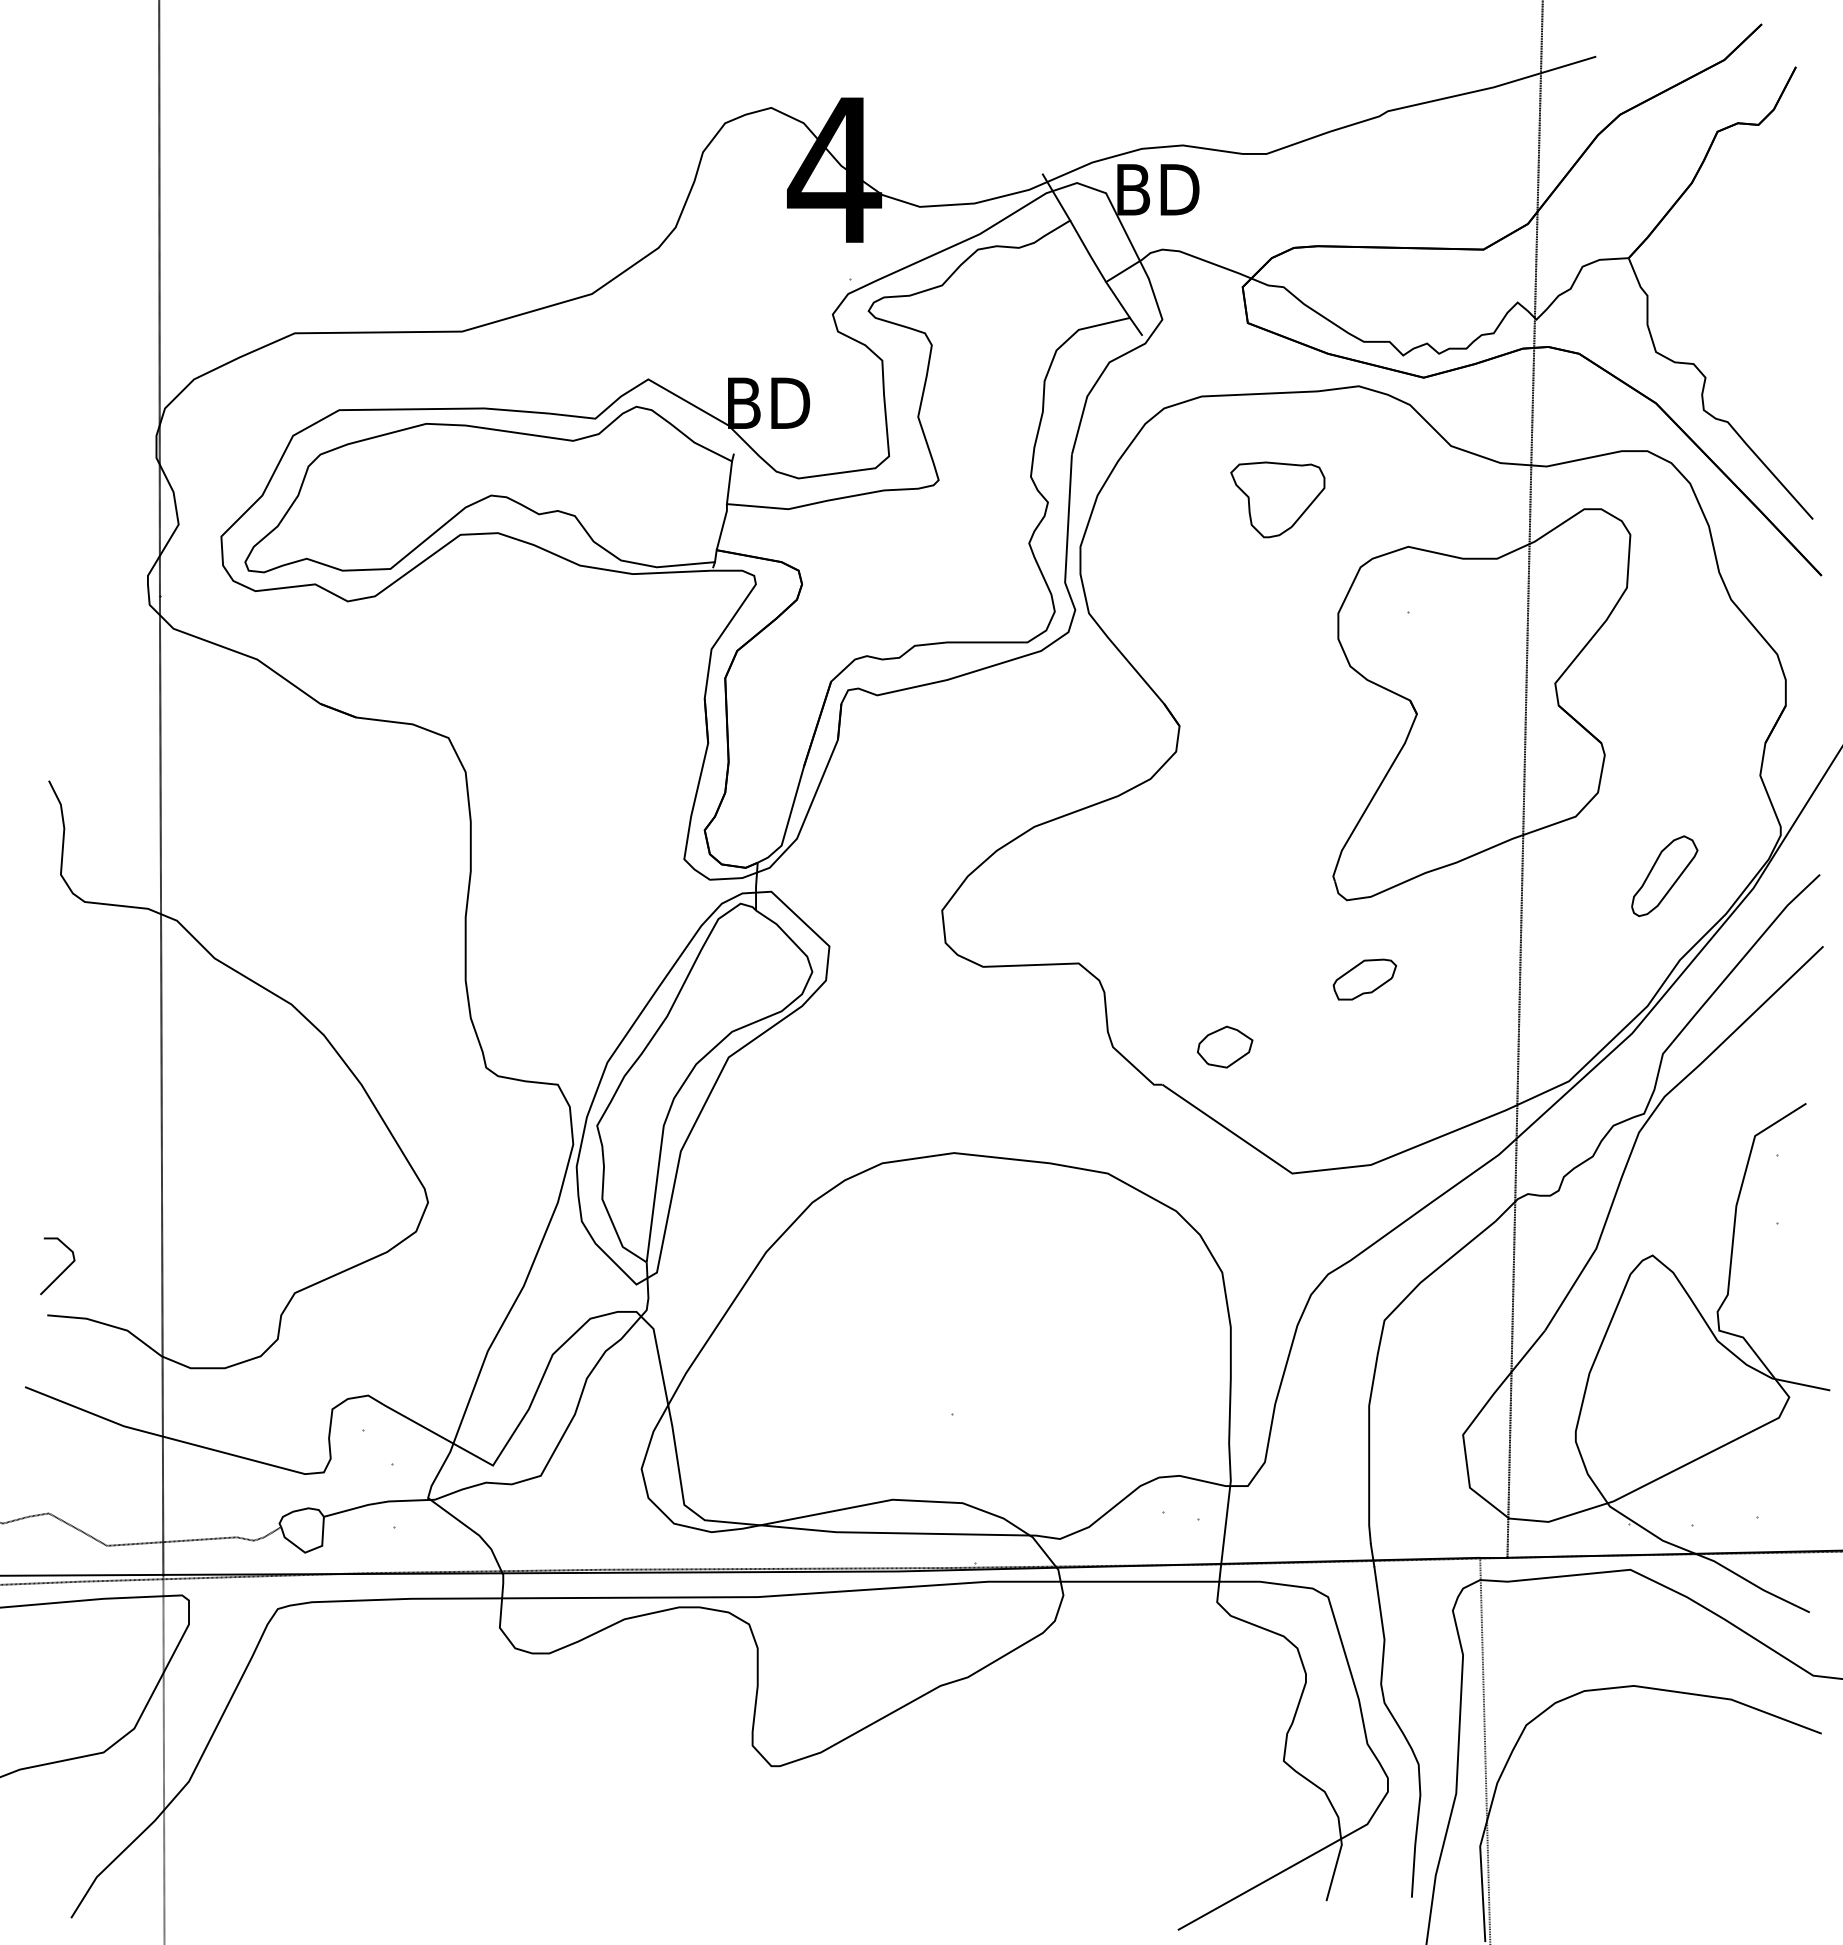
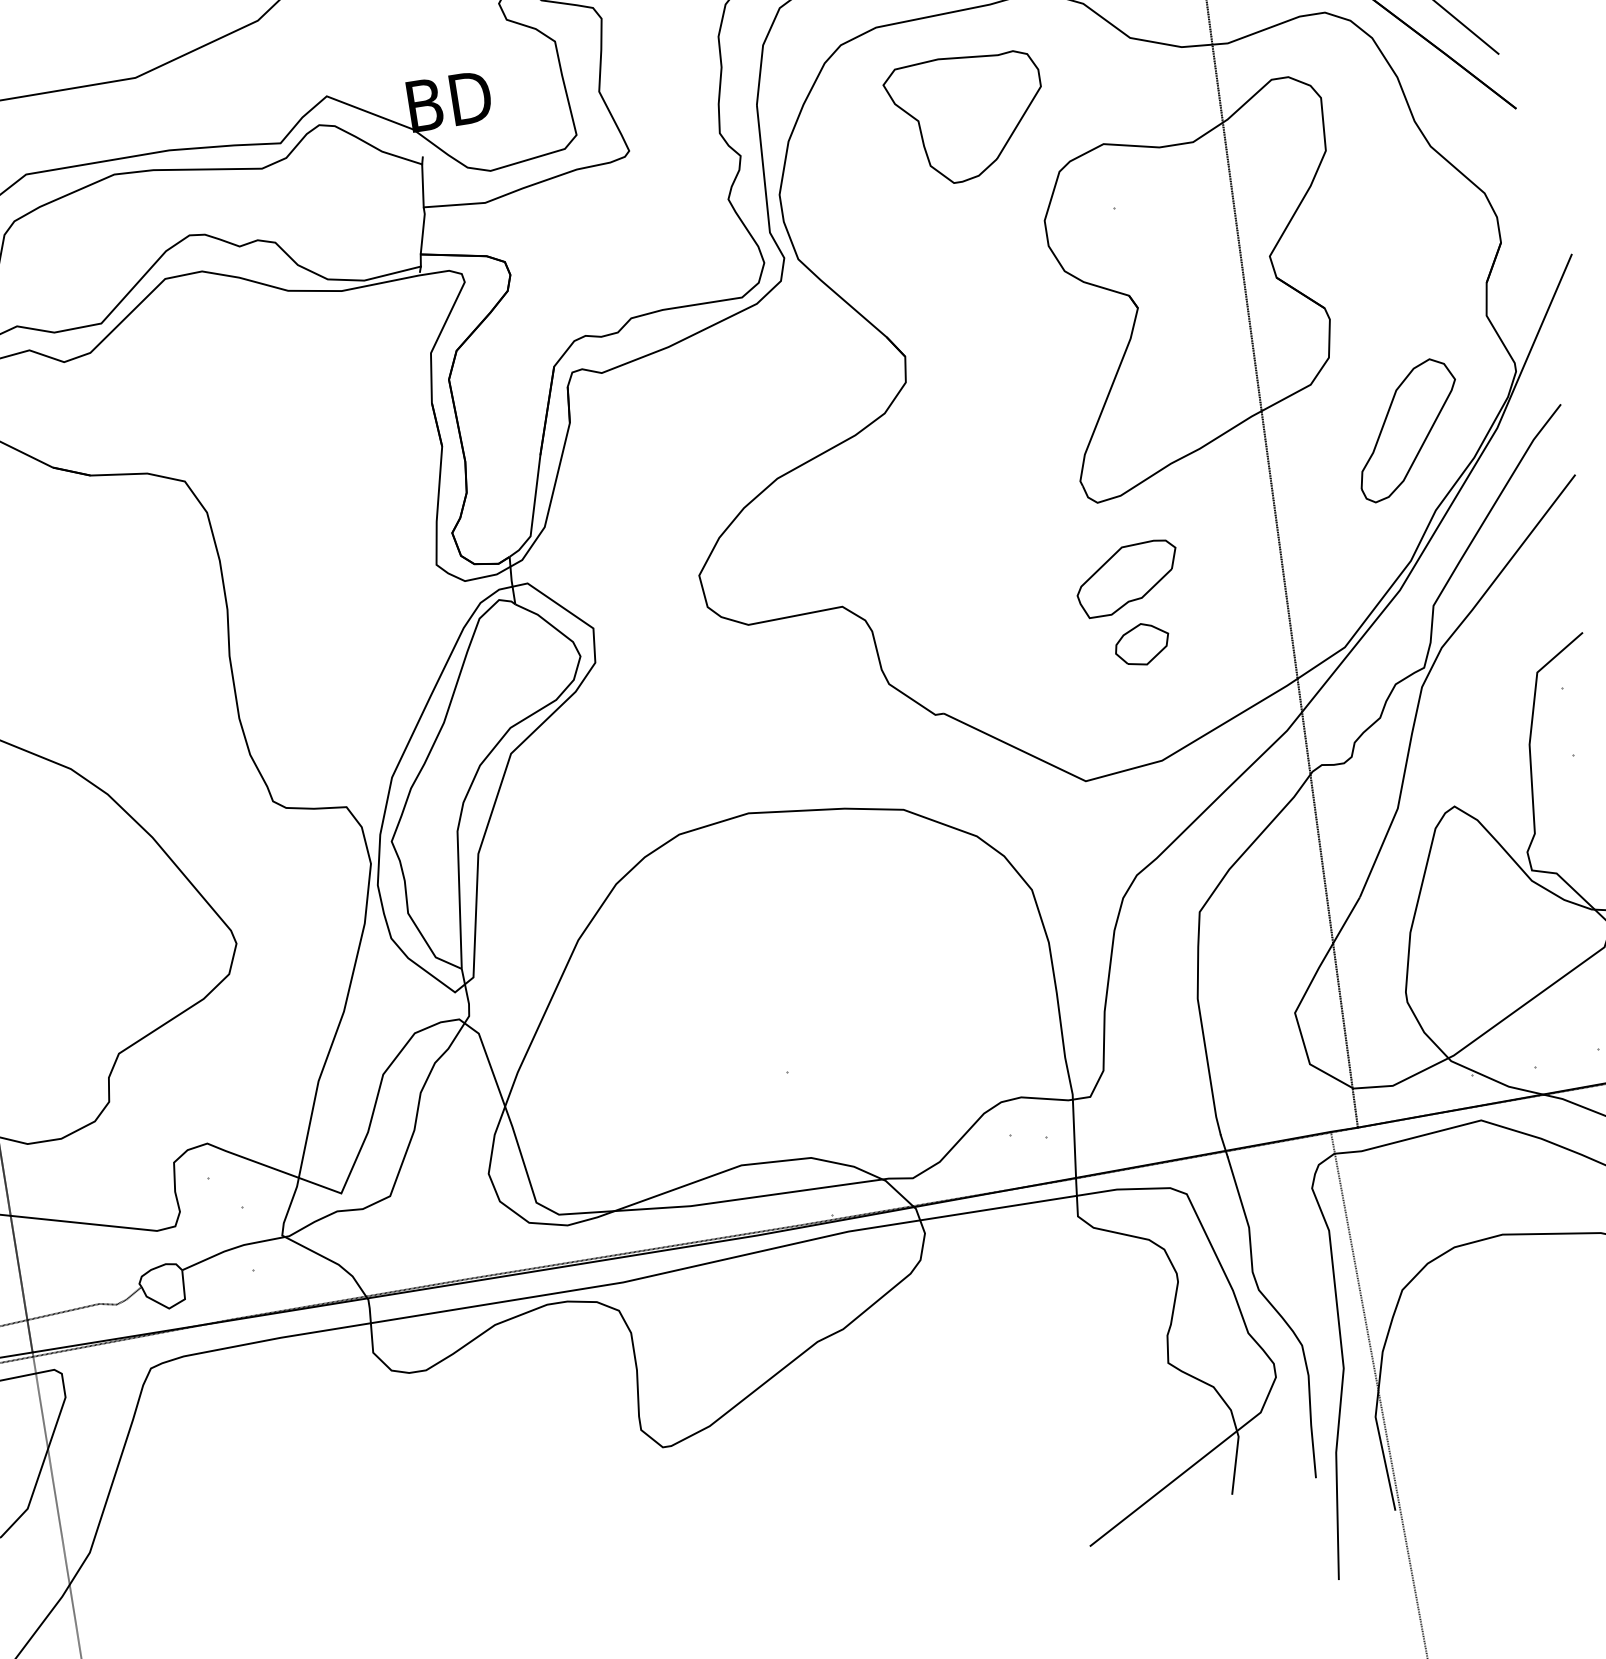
part: (1277, 499) -> (966, 117), size x1.67
part: (1664, 875) -> (1407, 429), size x1.67
part: (1364, 979) -> (1127, 578), size x1.67
part: (1225, 1046) -> (1142, 643), moved

